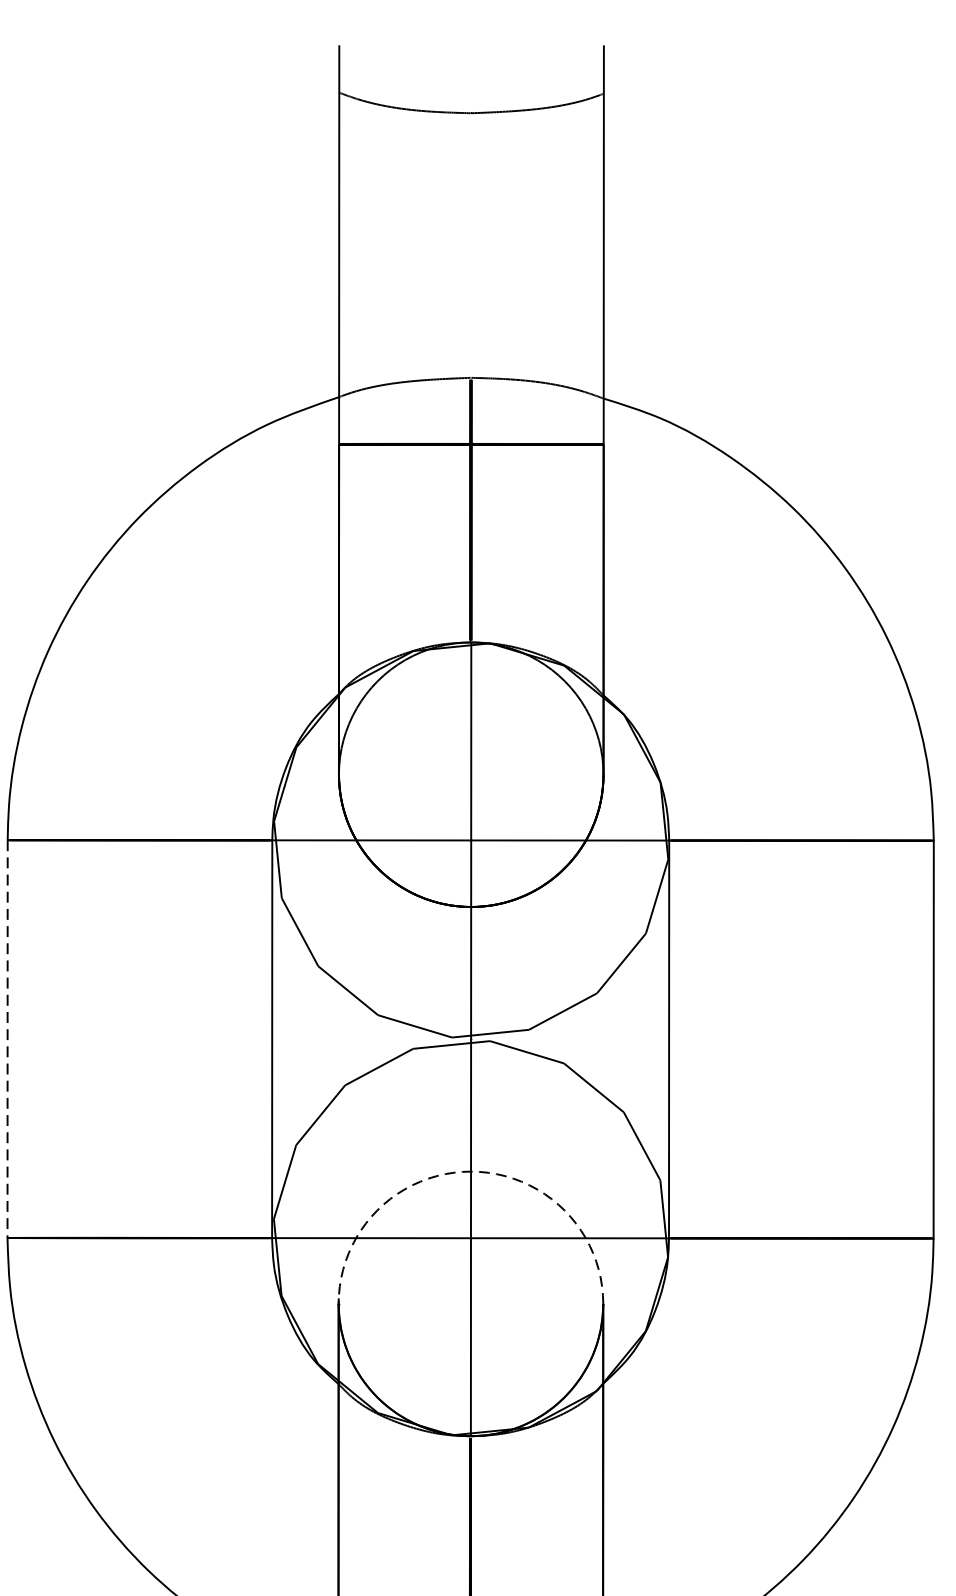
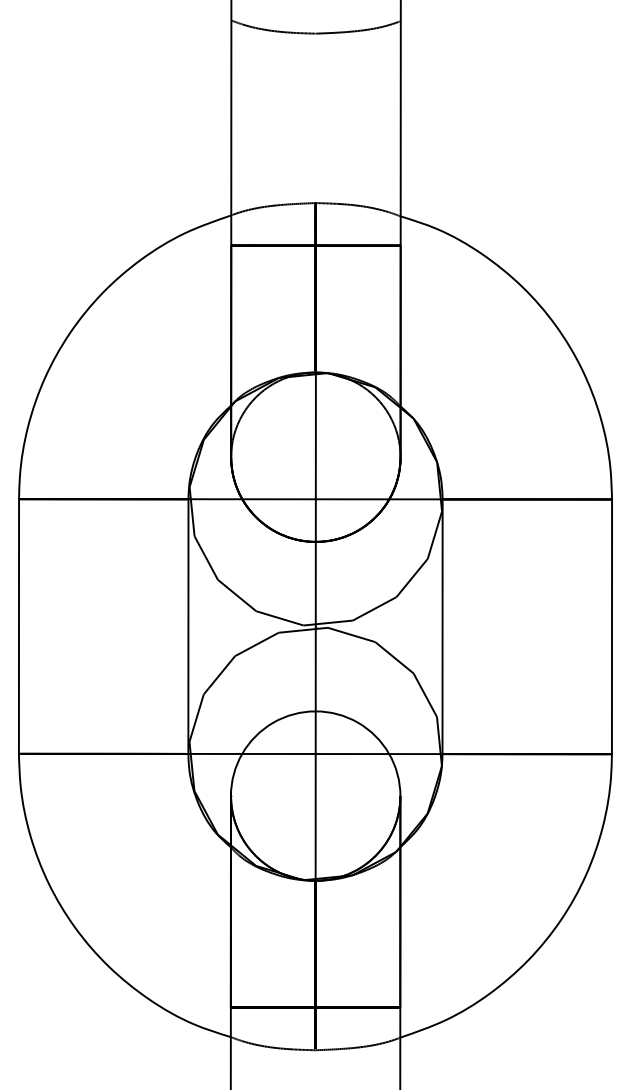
line: (6, 1040) -> (18, 627), dashed -> solid
arc: (470, 1171) -> (315, 711), dashed -> solid

